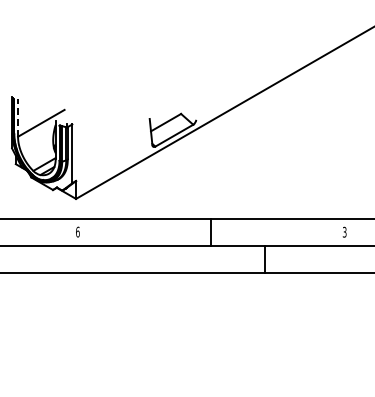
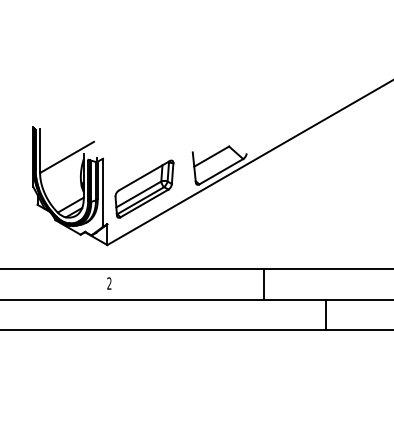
line: (18, 117) -> (40, 150), dashed -> solid
part: (107, 150) -> (143, 188), added
text: (77, 231) -> (109, 282), 6 -> 2

